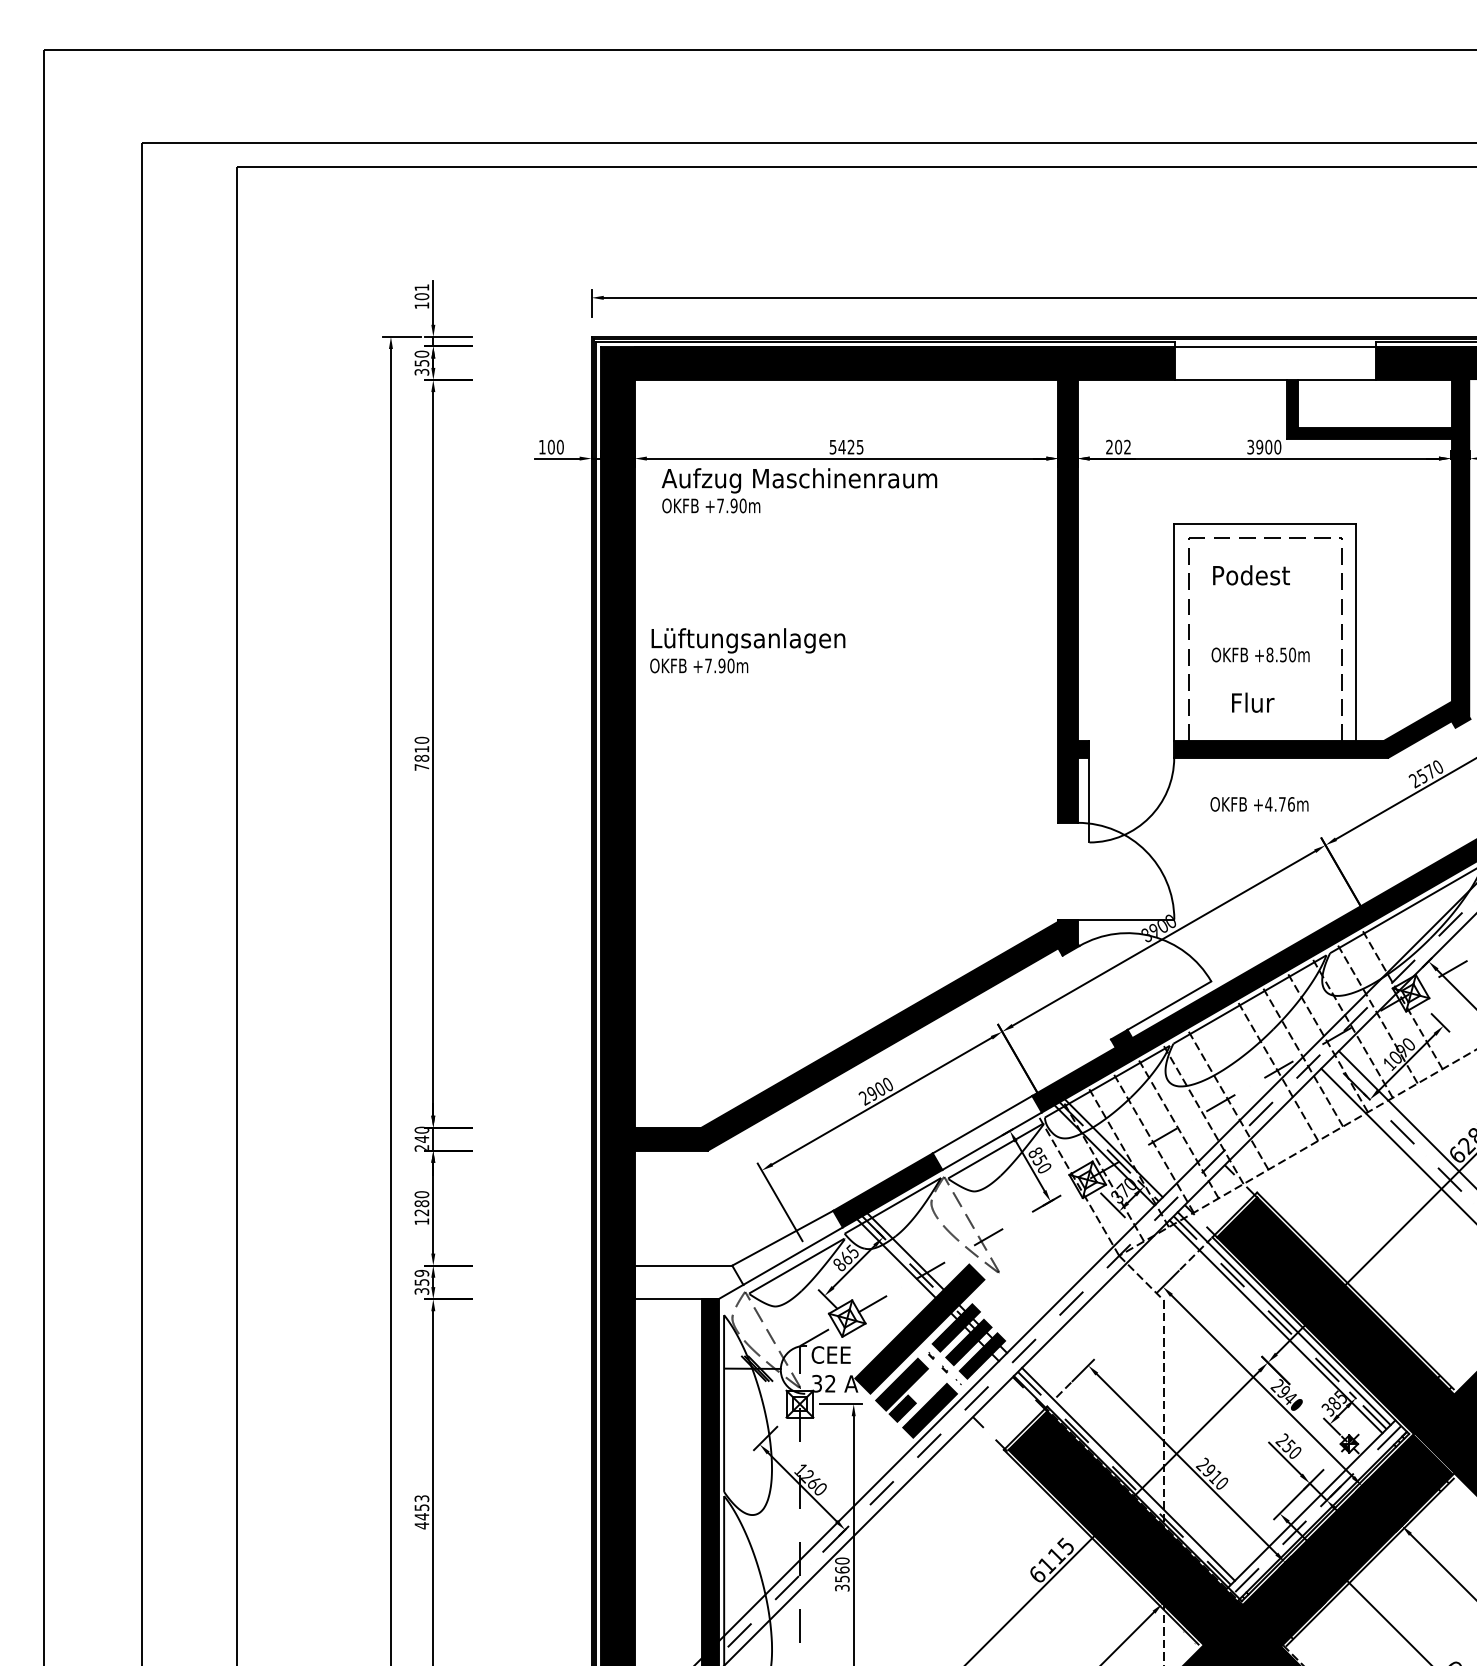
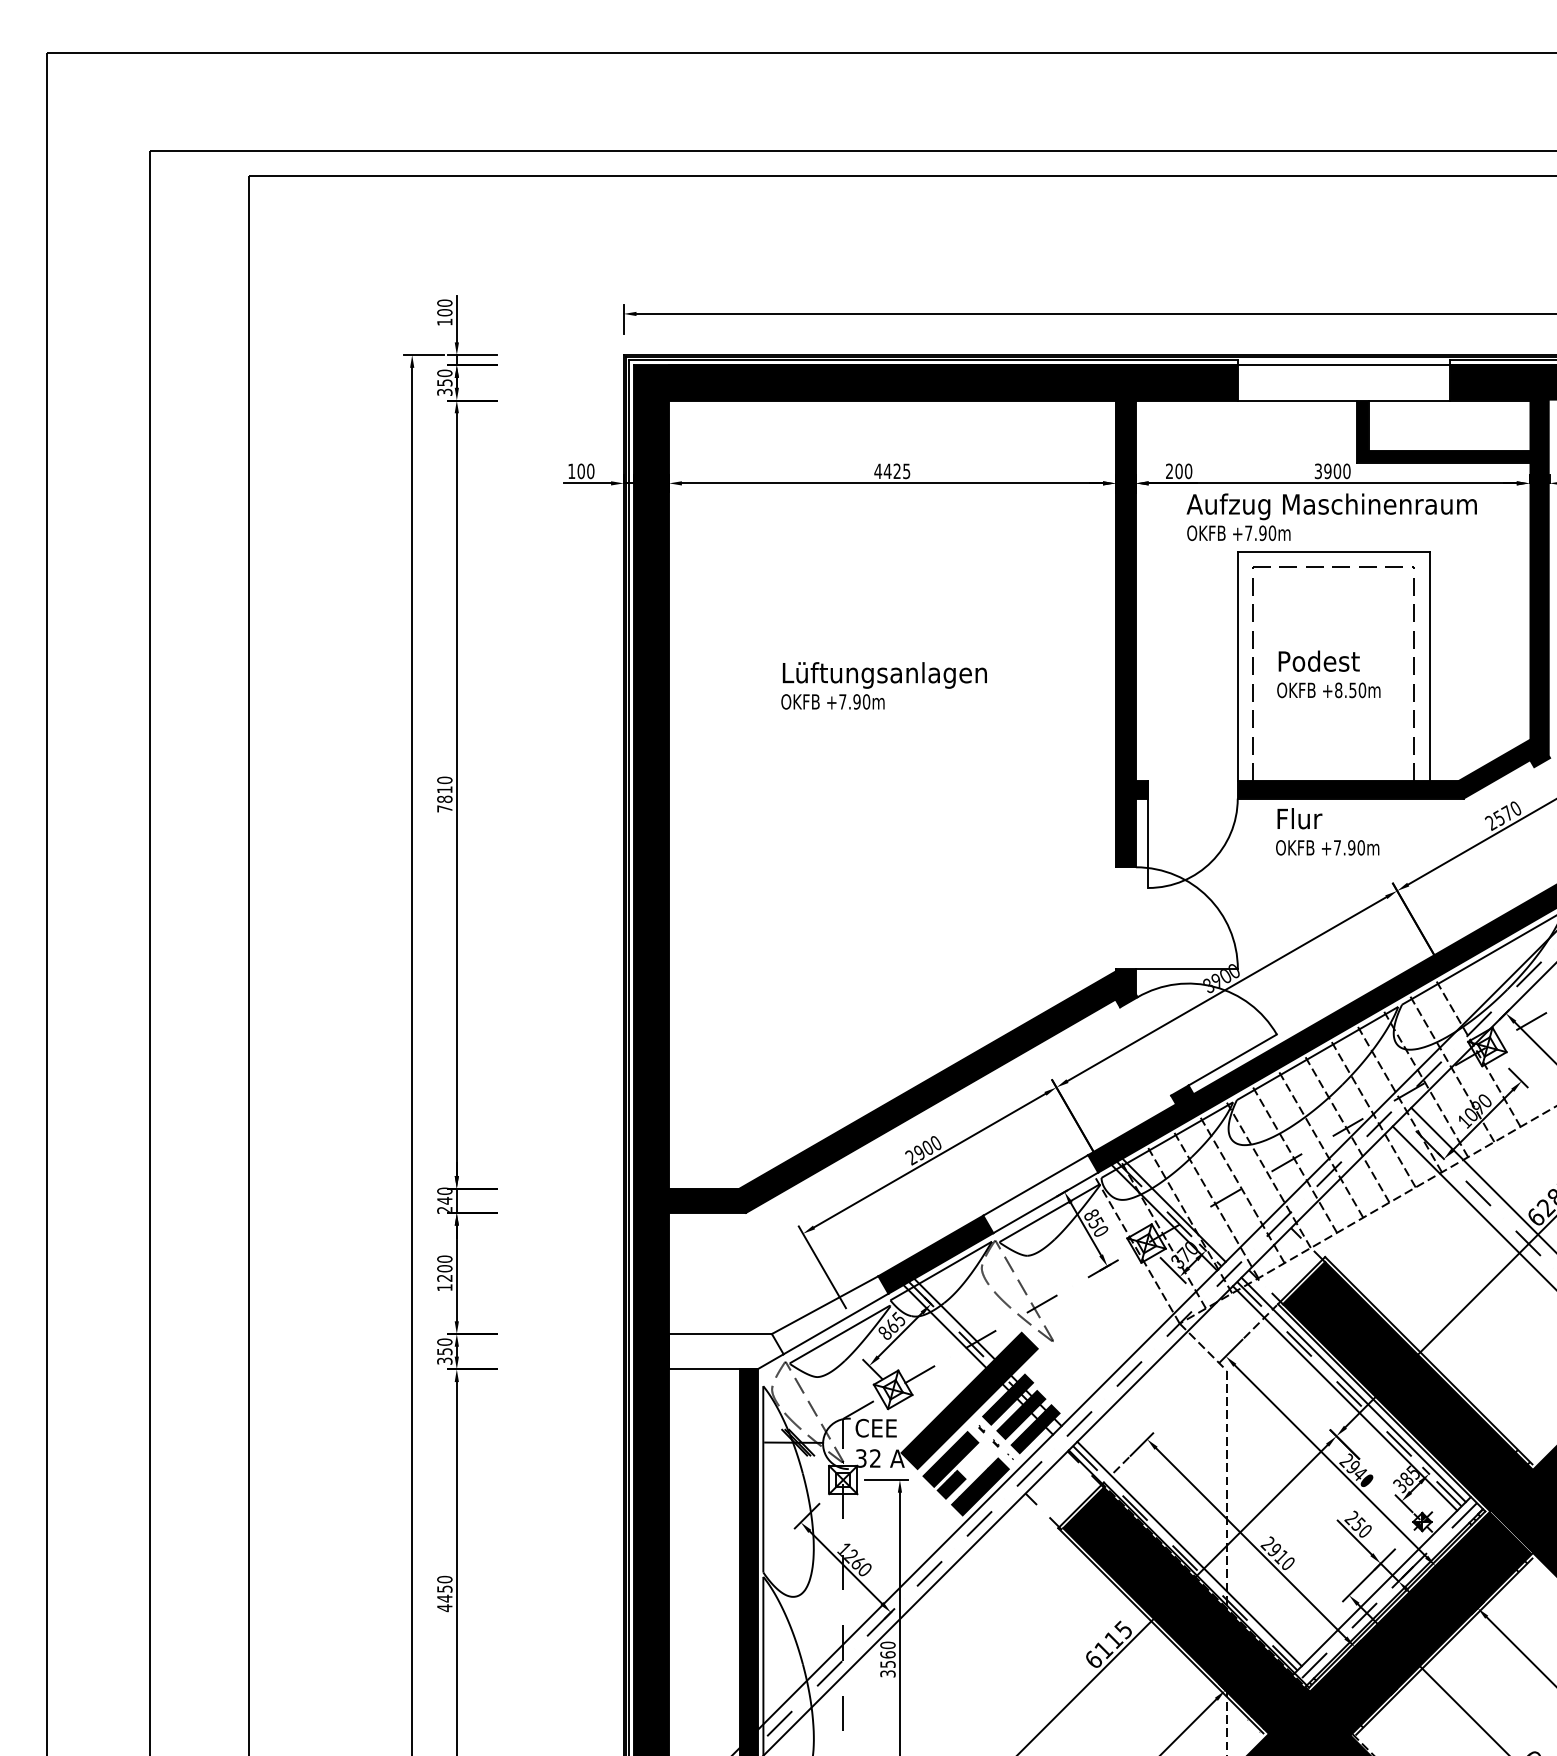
text: (421, 287) -> (444, 303), 101 -> 100
text: (1127, 446) -> (1188, 470), 202 -> 200
text: (832, 447) -> (877, 471), 5425 -> 4425
text: (799, 490) -> (1331, 517), moved
text: (1251, 575) -> (1319, 661), moved
text: (747, 650) -> (883, 685), moved
text: (1253, 702) -> (1300, 818), moved
text: (1279, 804) -> (1348, 847), +4.76m -> +7.90m
line: (1252, 1084) -> (1320, 1143), added
text: (421, 1203) -> (444, 1268), 1280 -> 1200
text: (421, 1273) -> (444, 1342), 359 -> 350
text: (421, 1498) -> (444, 1579), 4453 -> 4450

